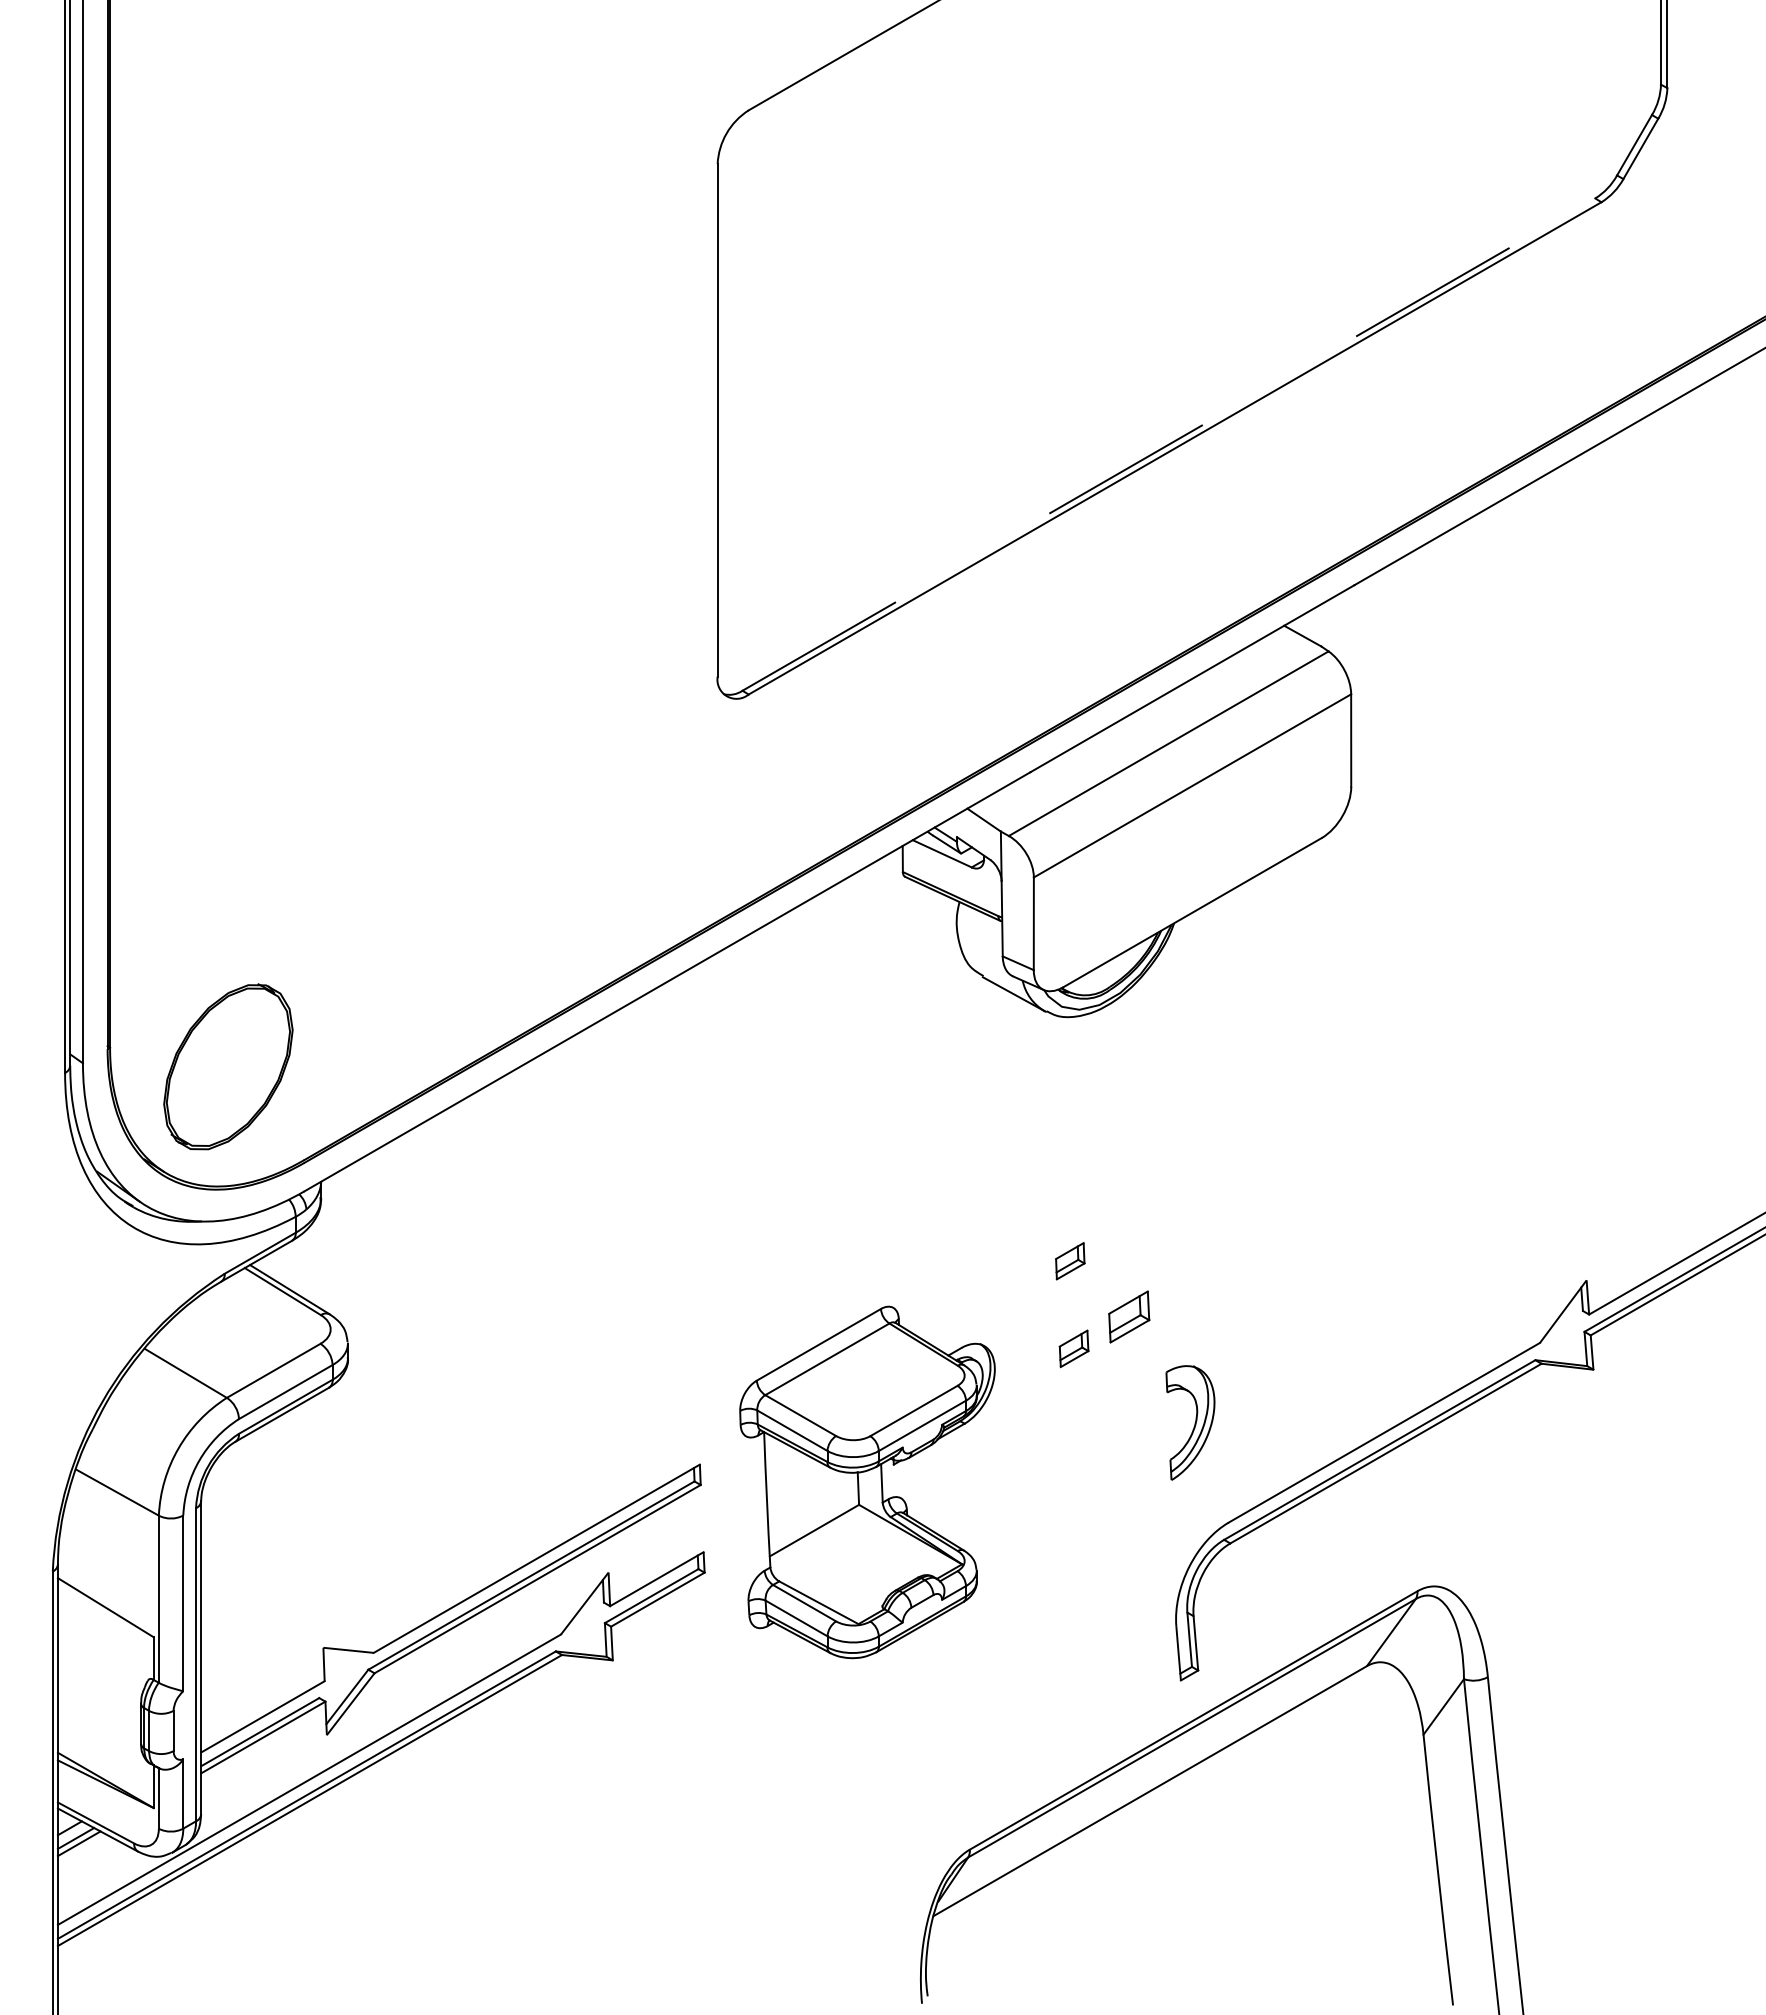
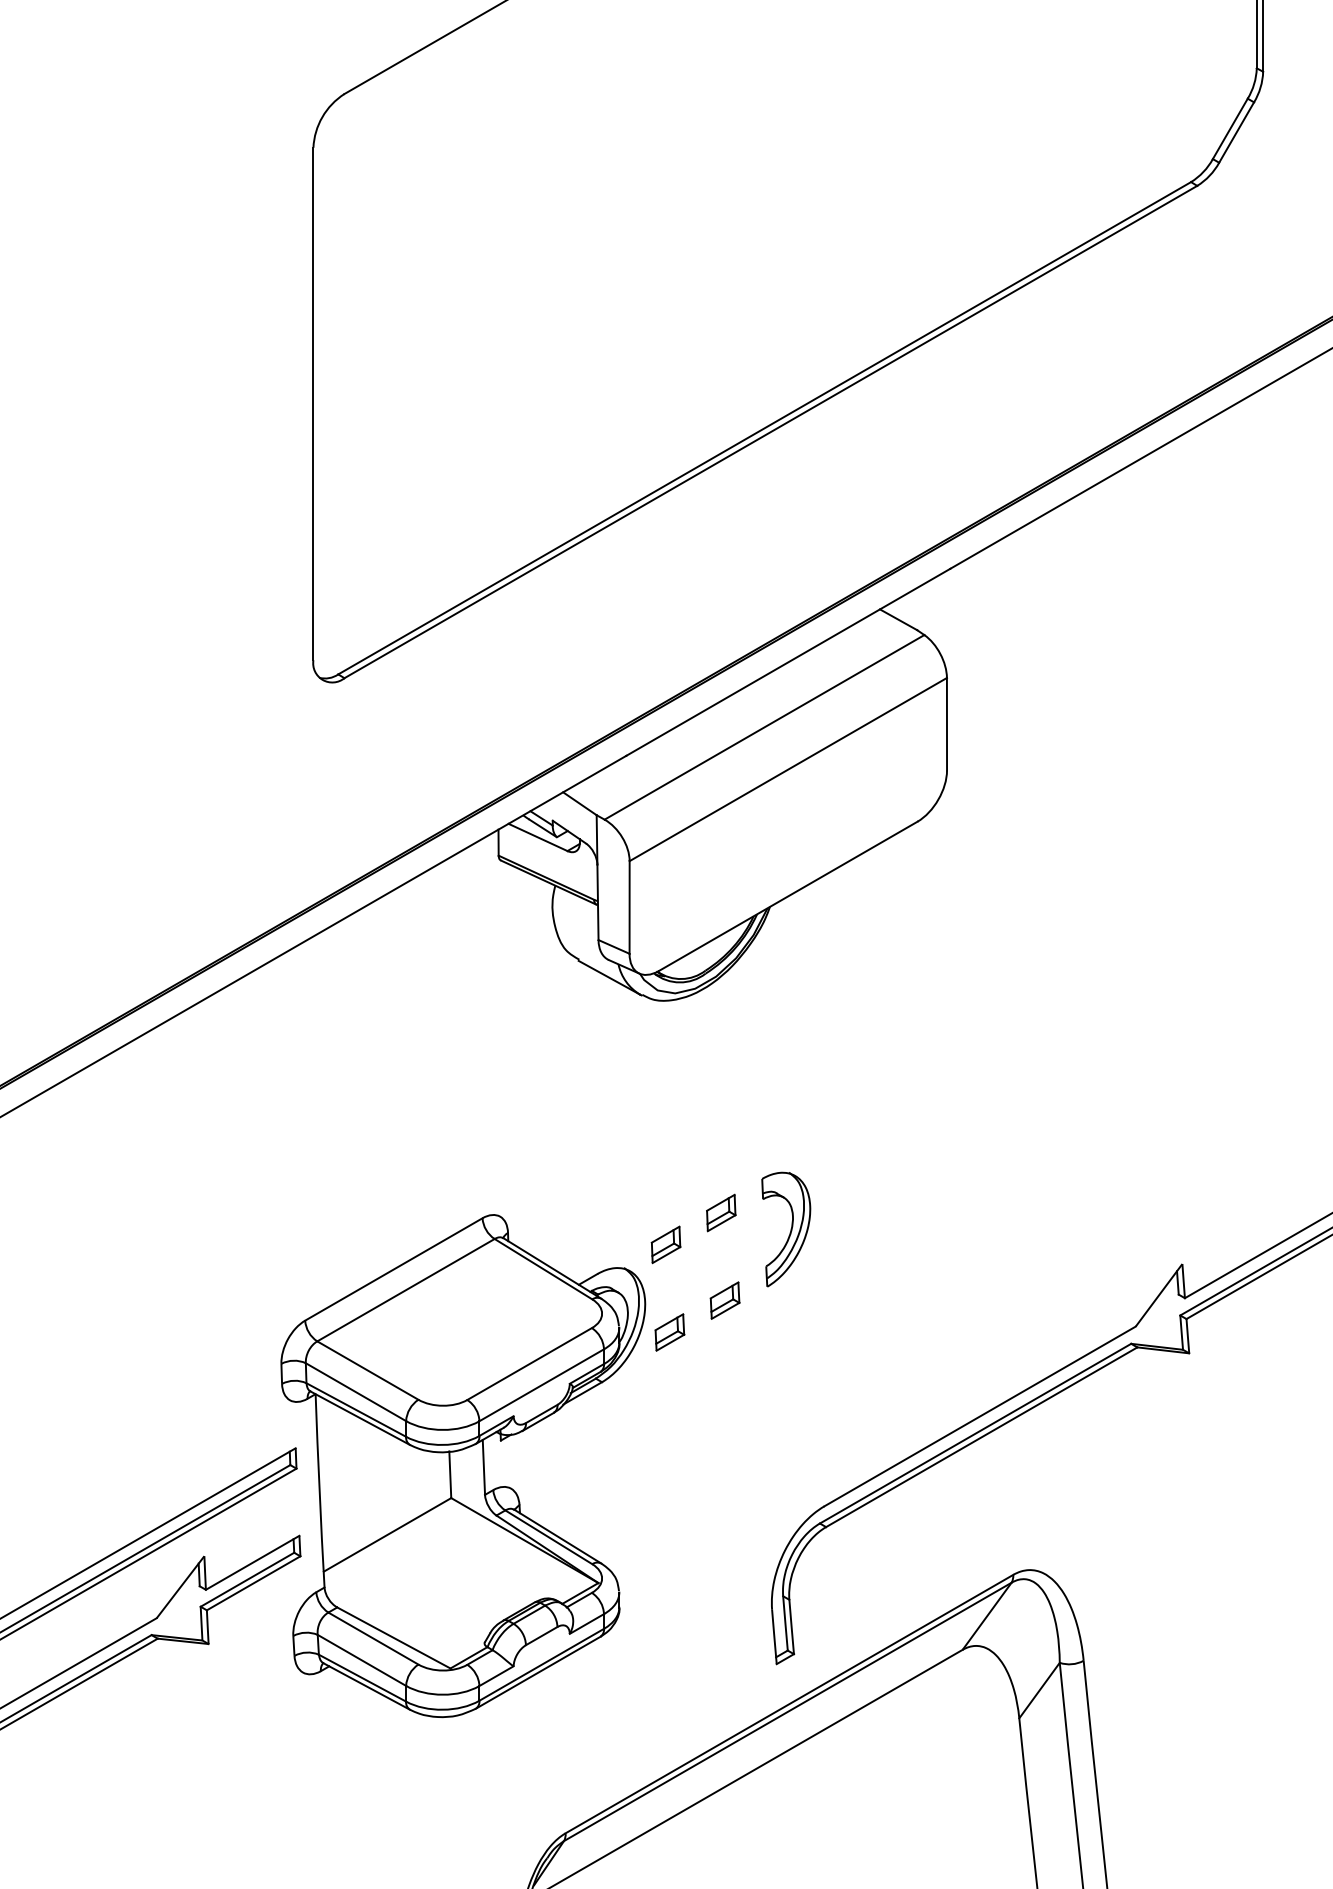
line: (1169, 444) -> (765, 428), dashed -> solid
part: (1125, 1229) -> (721, 1213), added
part: (1129, 1316) -> (725, 1300), size x0.71
part: (1190, 1422) -> (786, 1229), moved
part: (867, 1482) -> (463, 1466), size x1.43

